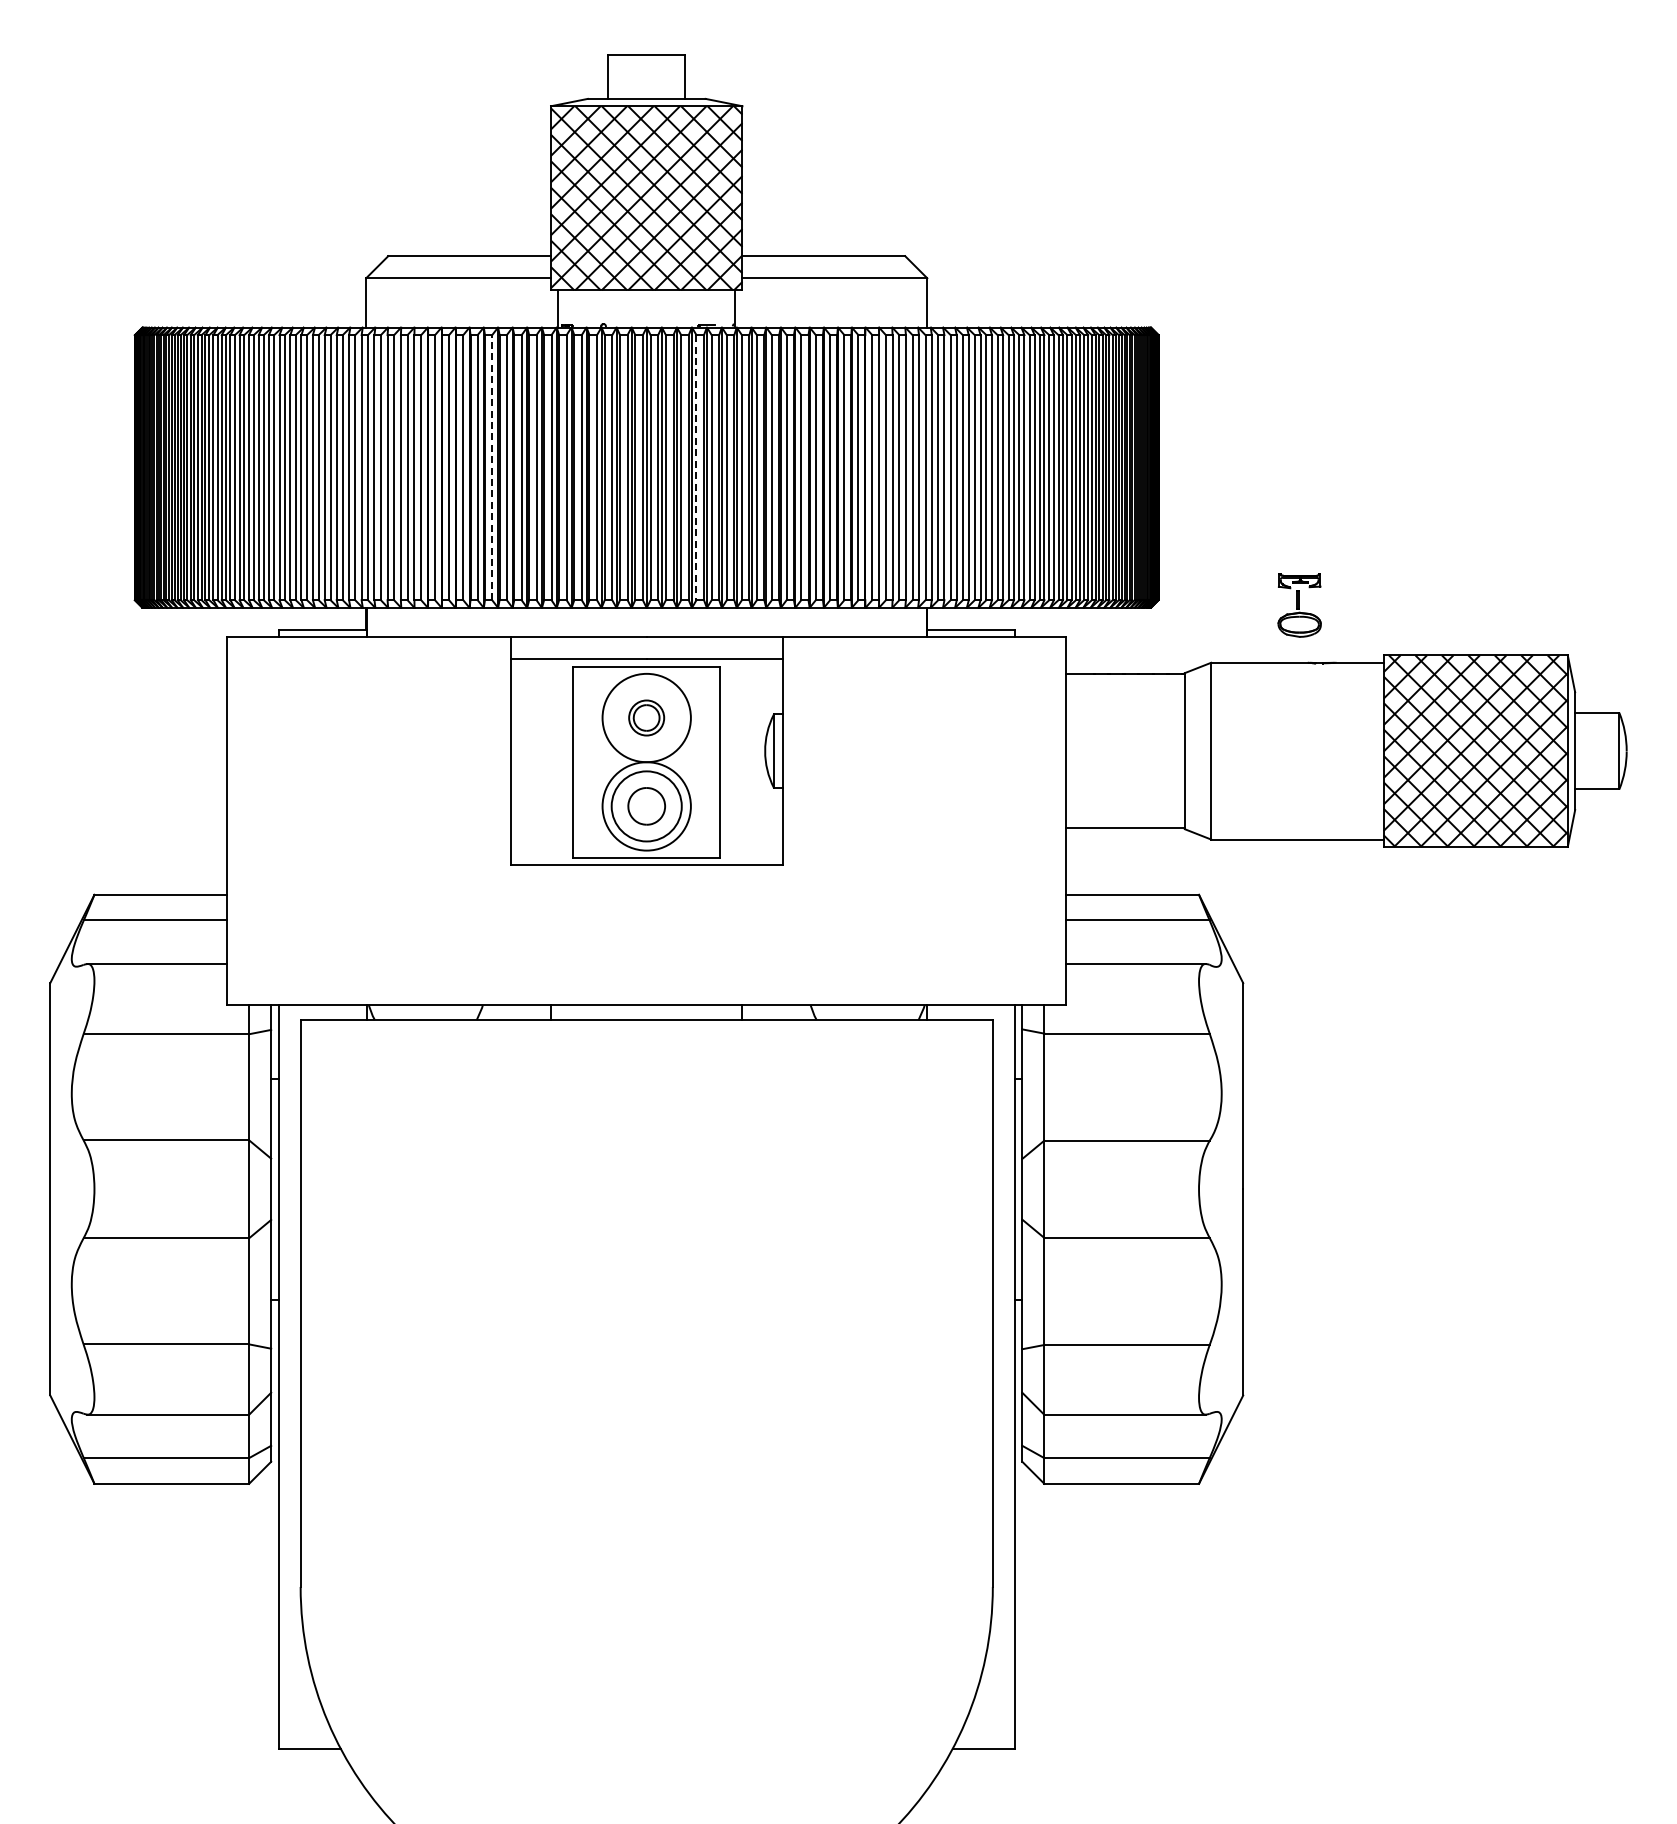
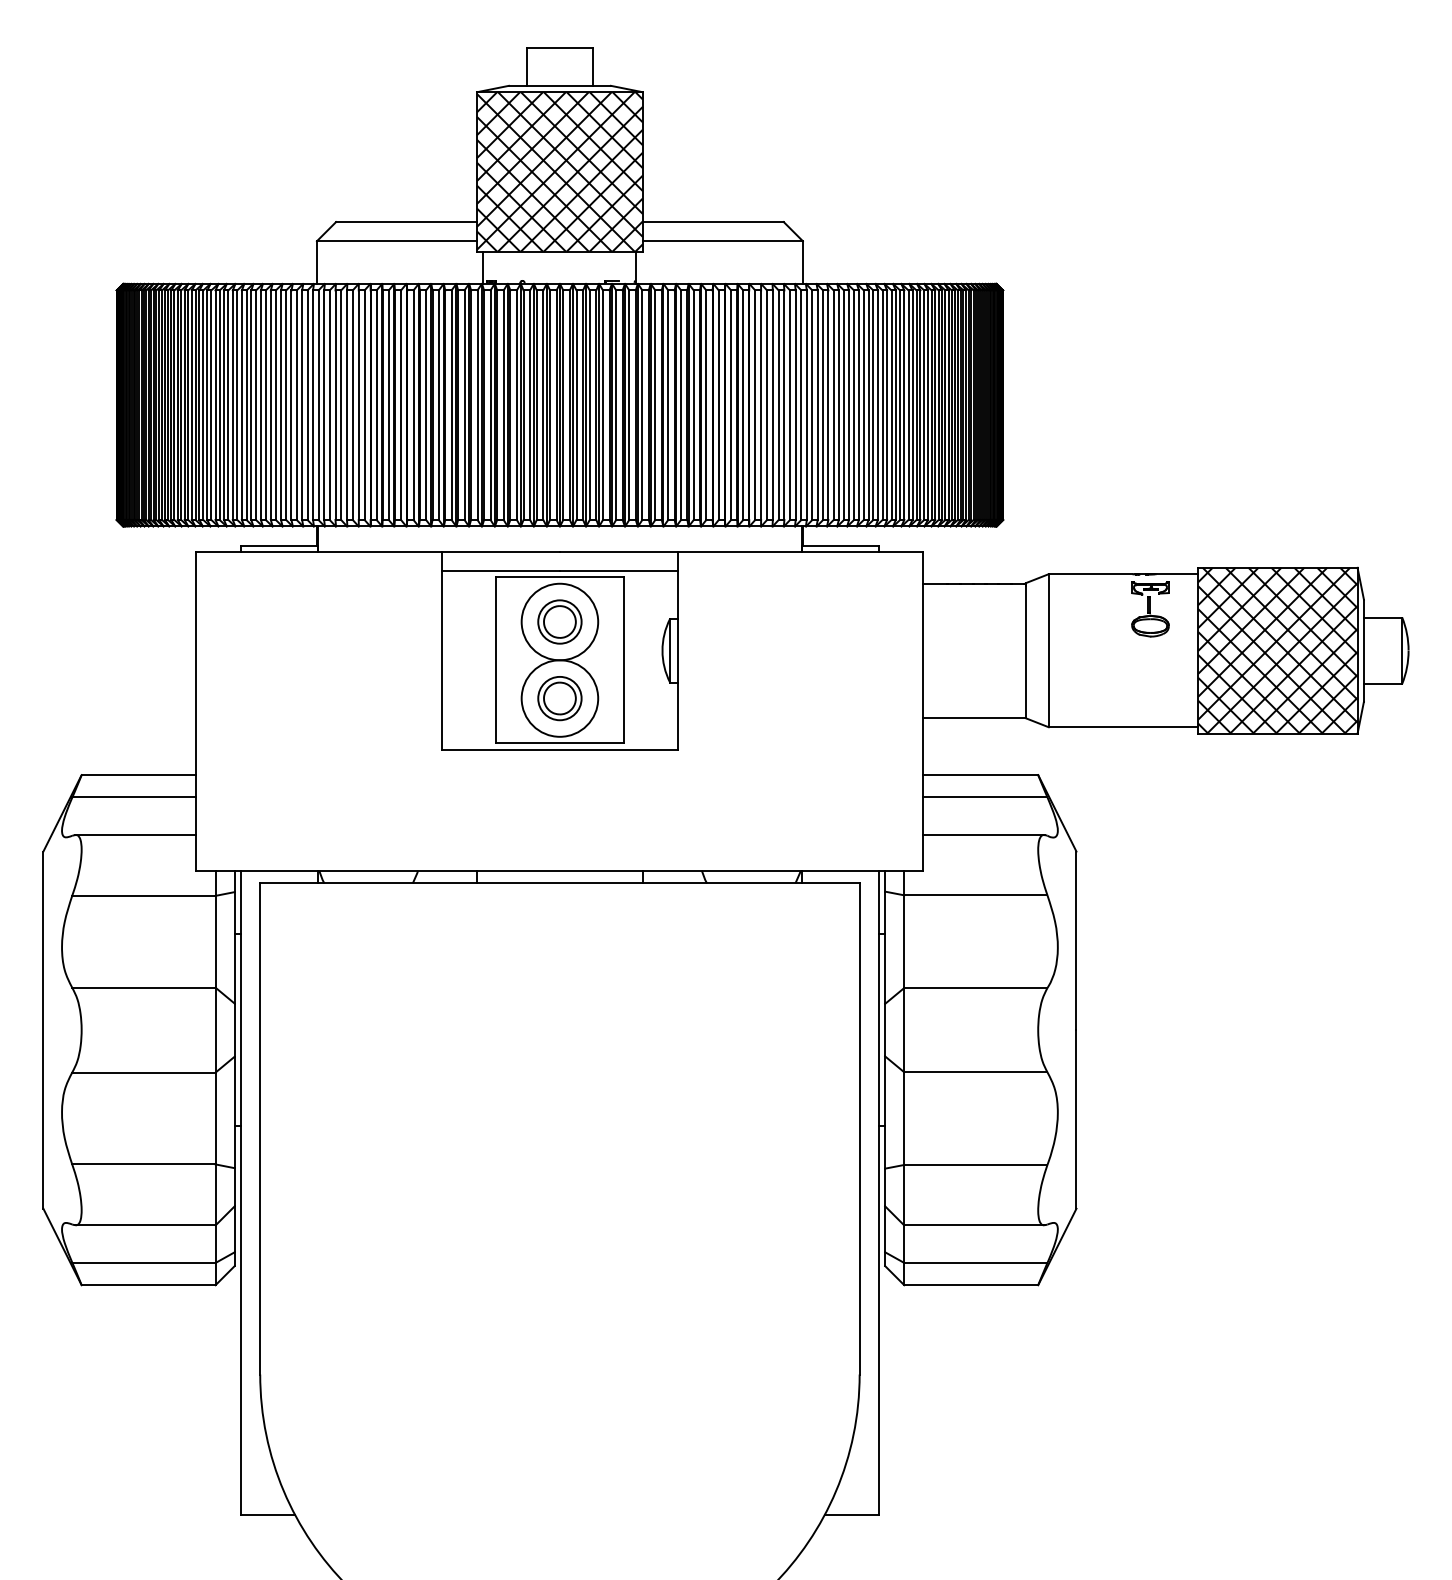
line: (492, 467) -> (426, 405), dashed -> solid
line: (696, 467) -> (603, 405), dashed -> solid
part: (1299, 605) -> (1150, 609), moved
part: (646, 717) -> (559, 621), size x1.43
circle: (646, 806) -> (559, 698), size x0.71

